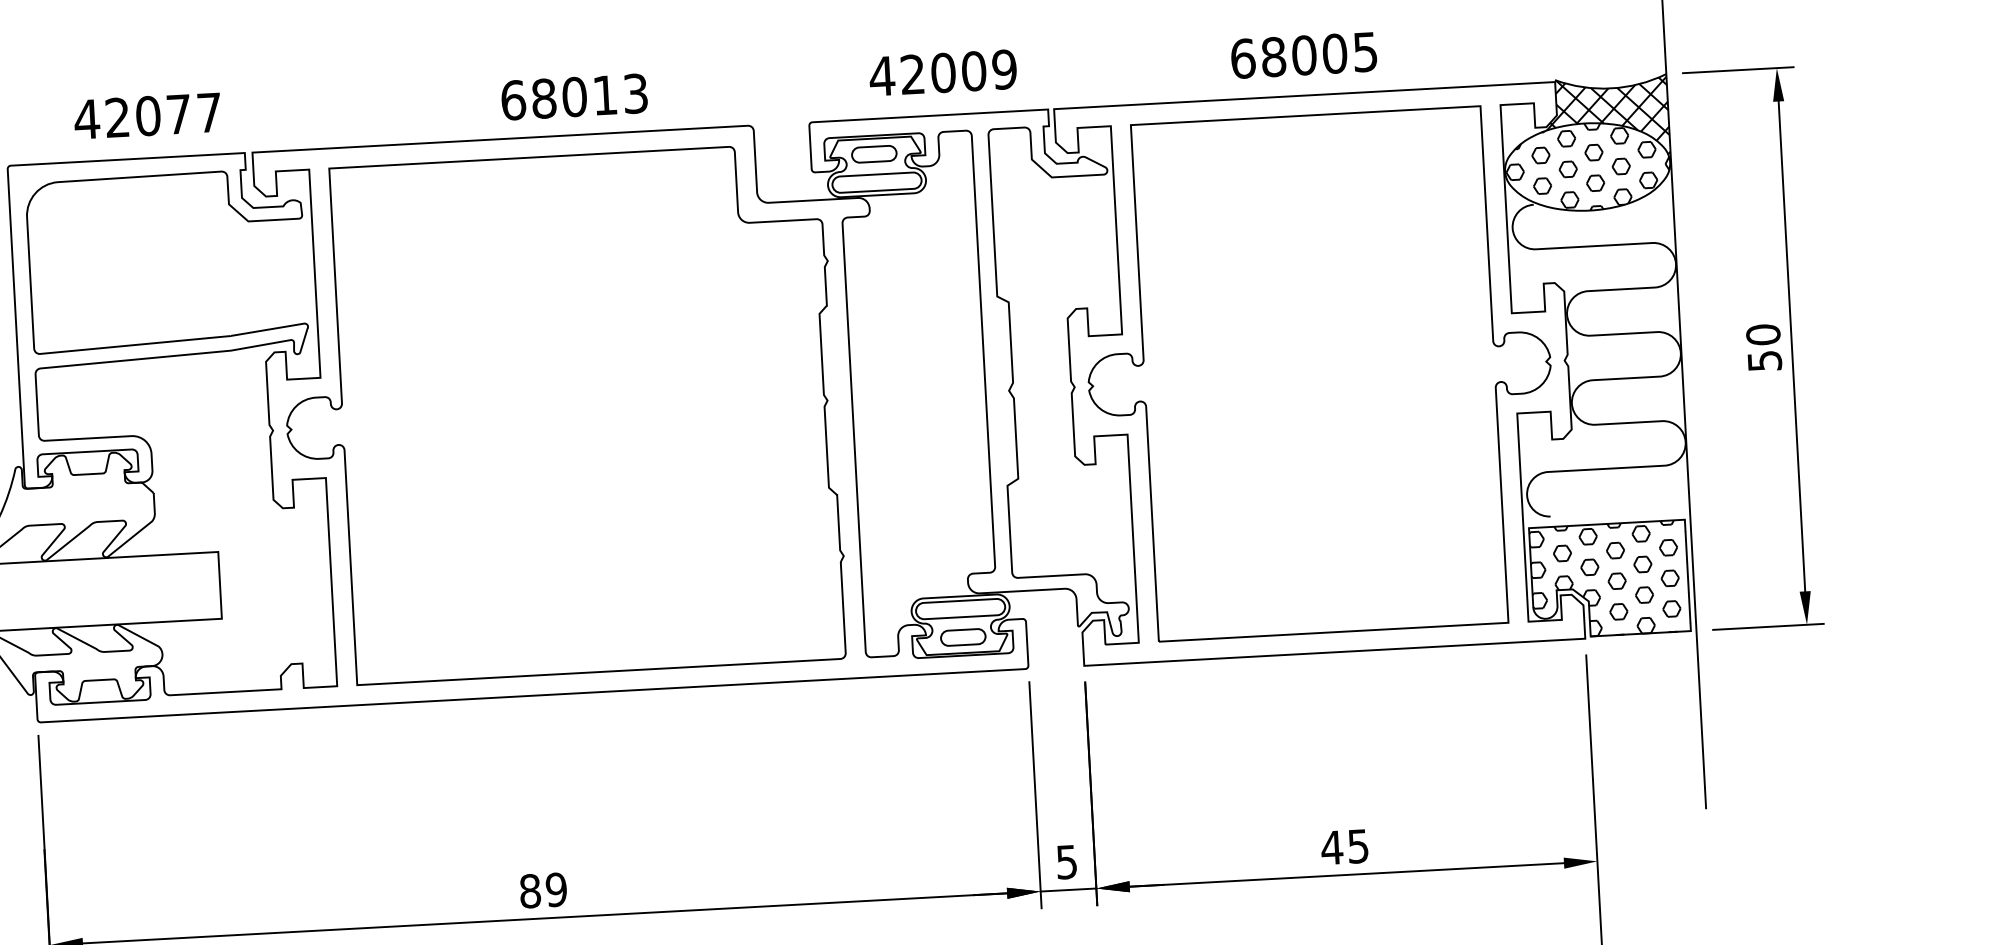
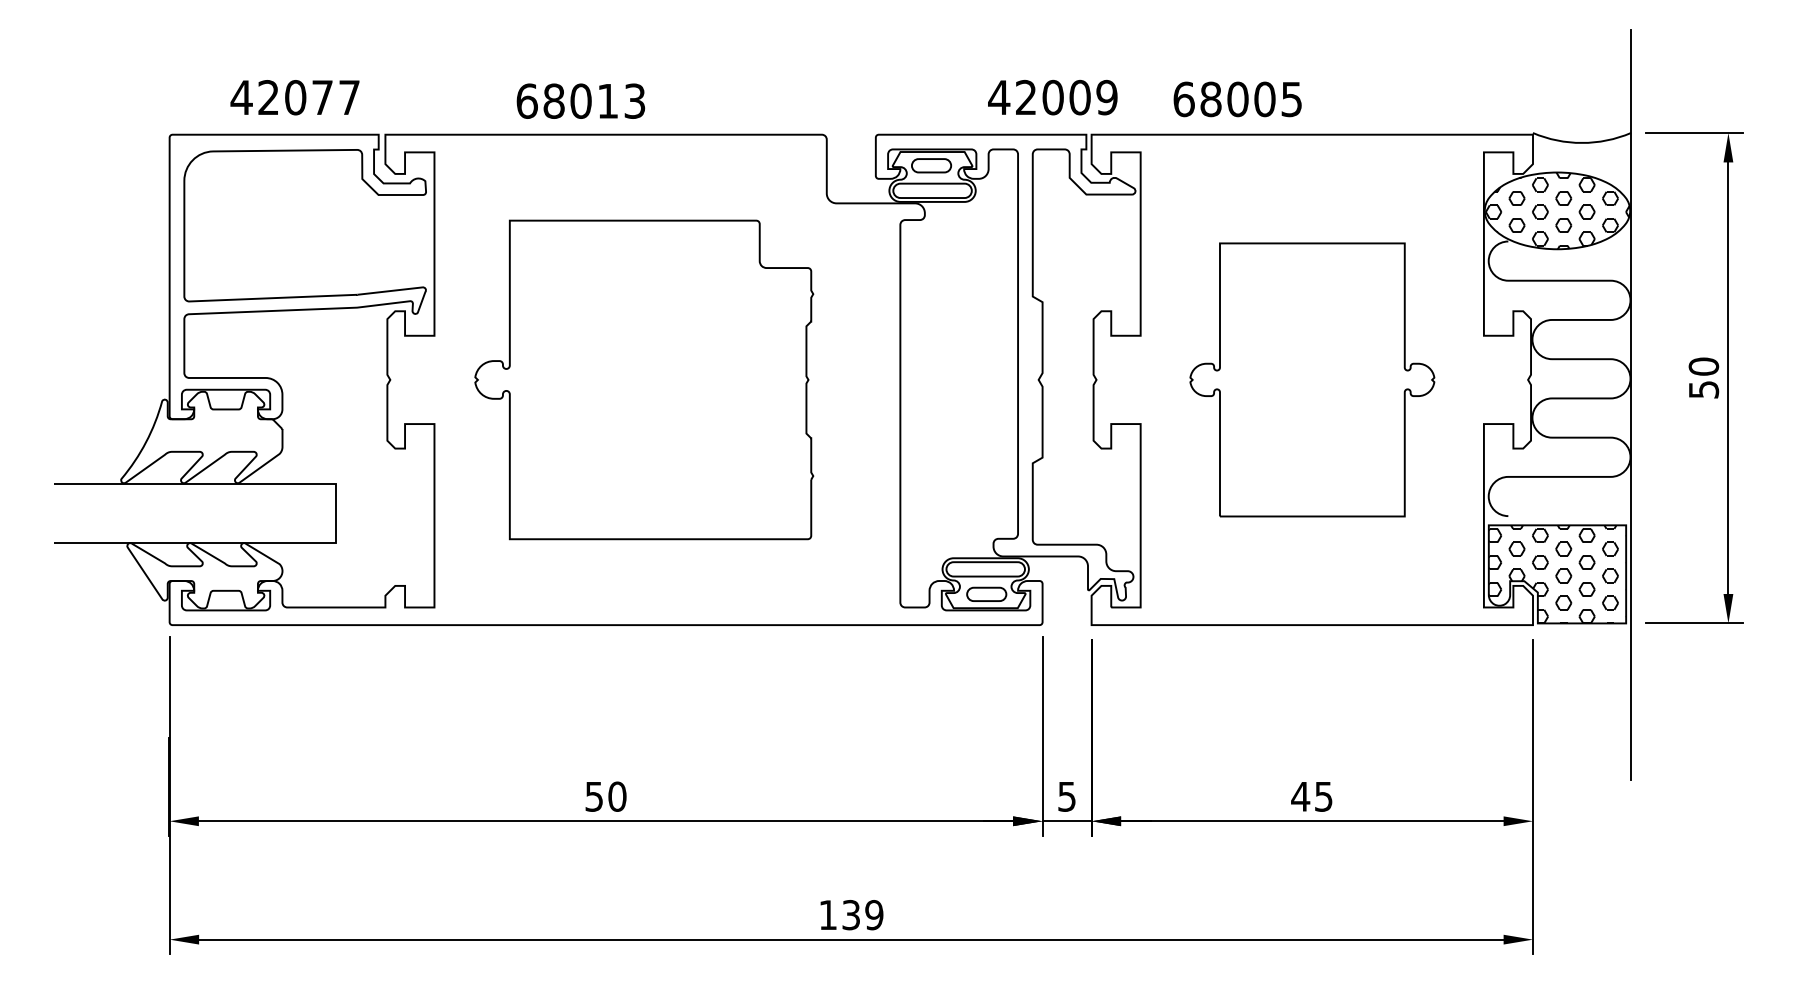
text: (1303, 55) -> (1237, 99), moved
text: (942, 72) -> (1052, 97), moved
text: (573, 96) -> (580, 100), moved
hatch: (1607, 119) -> (1577, 170), removed
part: (1319, 373) -> (1312, 379), size x0.6
part: (561, 414) -> (644, 379), size x0.7
text: (542, 890) -> (605, 796), 89 -> 50

